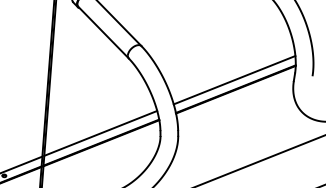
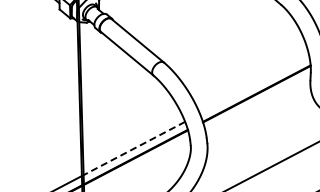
line: (234, 80) -> (254, 85), removed
line: (99, 133) -> (133, 148), solid -> dashed

